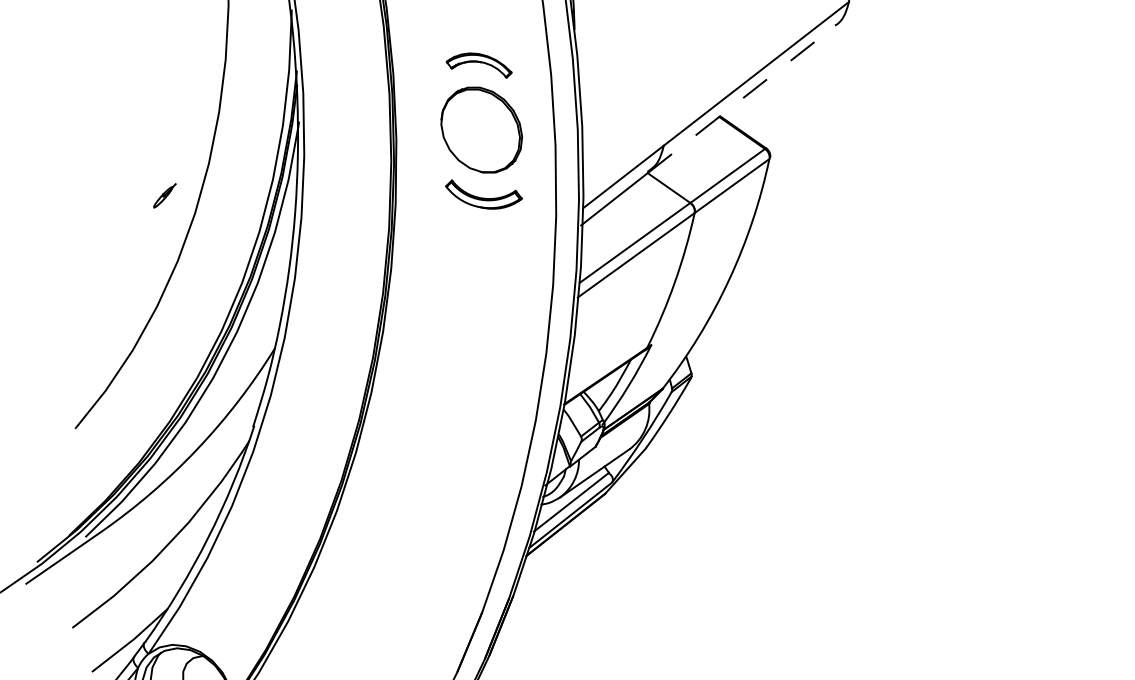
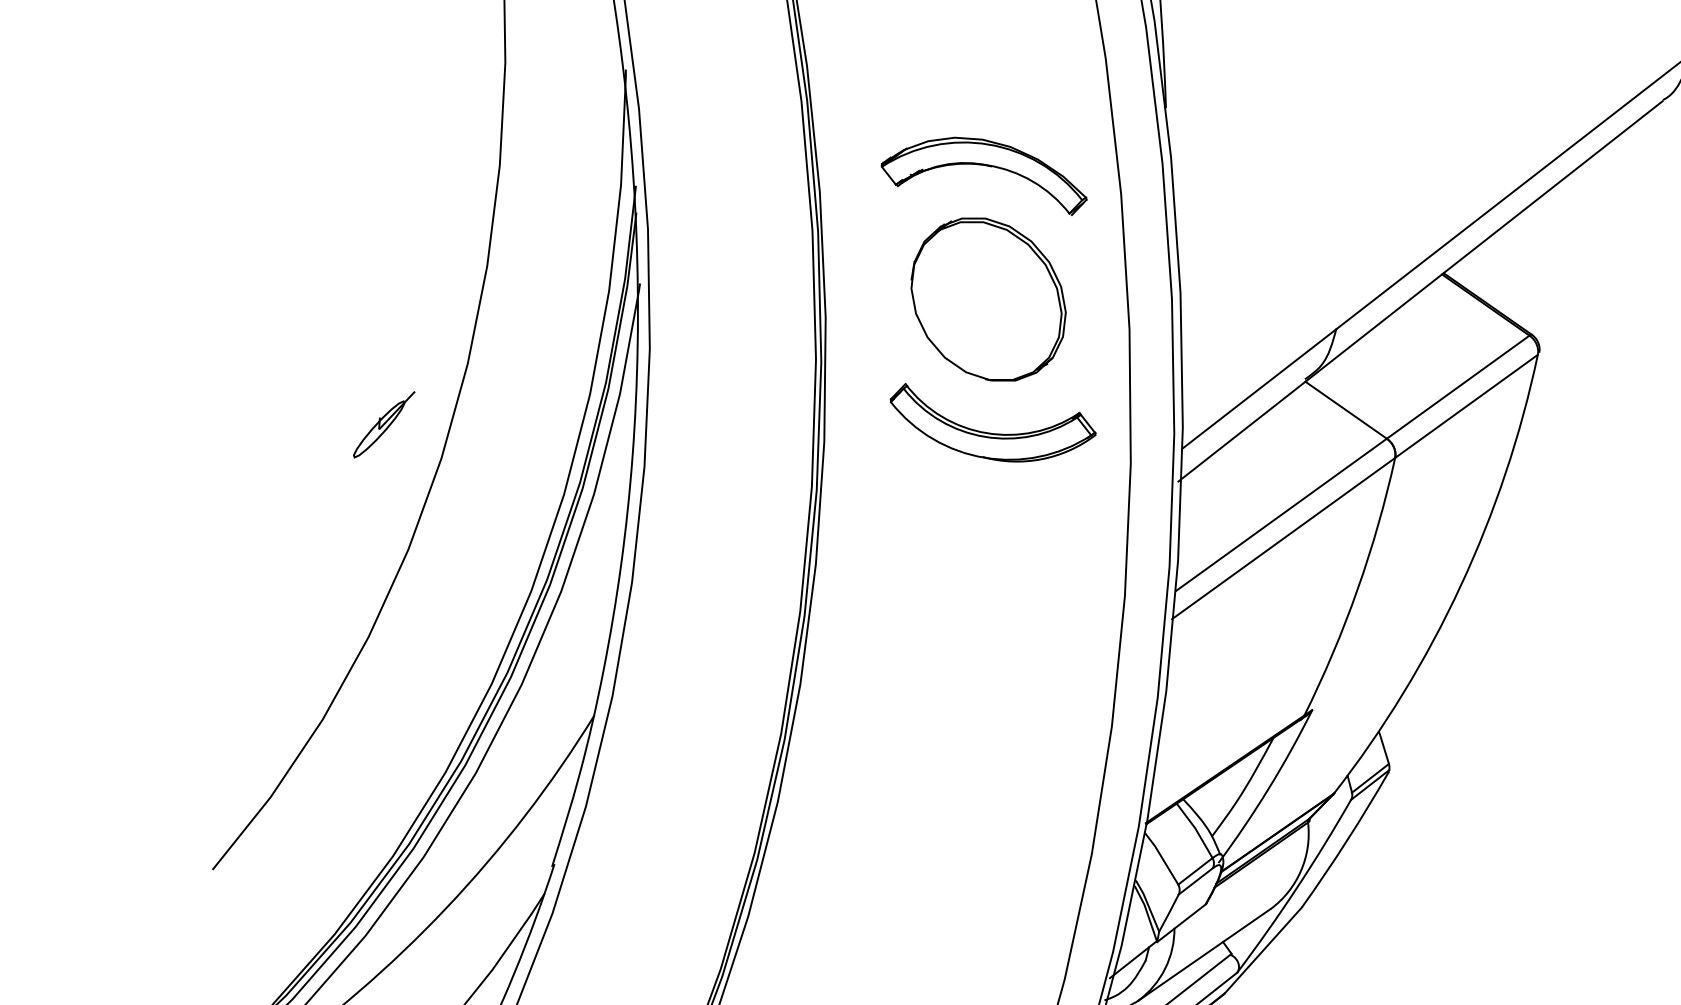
part: (478, 65) -> (982, 176), size x1.67
line: (741, 99) -> (1484, 241), dashed -> solid
part: (483, 194) -> (991, 422), size x1.43
part: (164, 195) -> (383, 424), size x1.43

